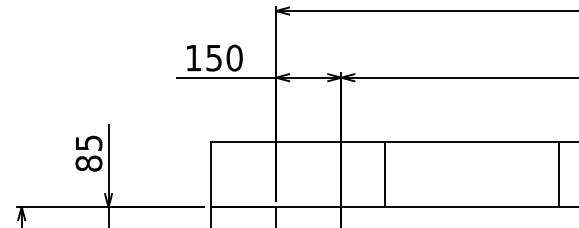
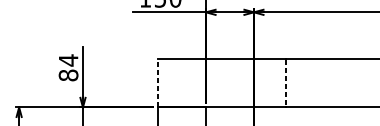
text: (89, 142) -> (68, 59), 85 -> 84
line: (210, 174) -> (157, 83), solid -> dashed
line: (384, 174) -> (285, 83), solid -> dashed

